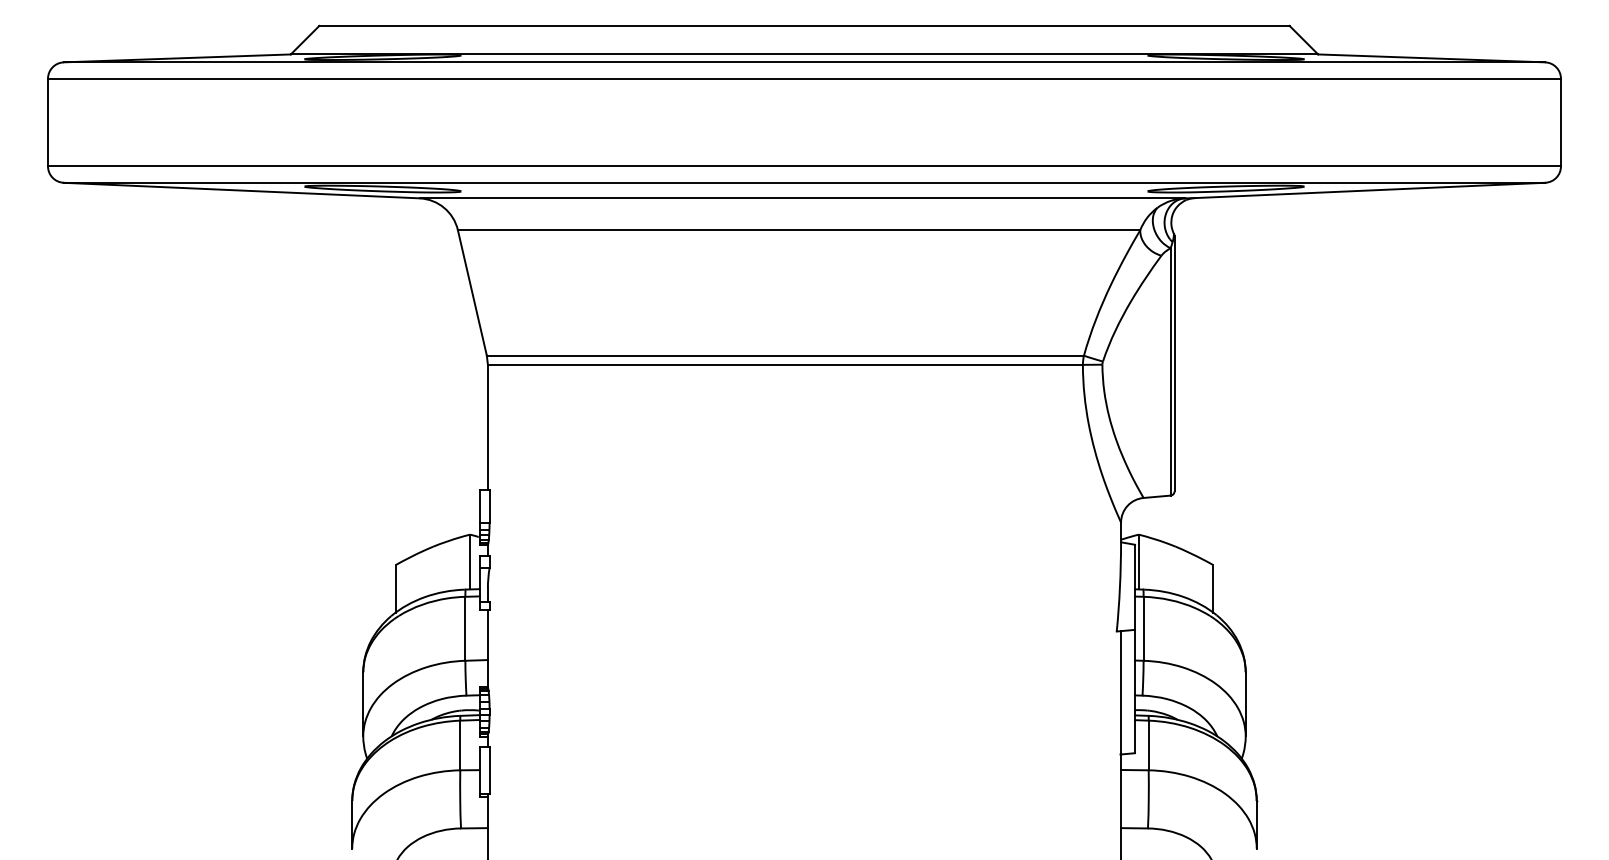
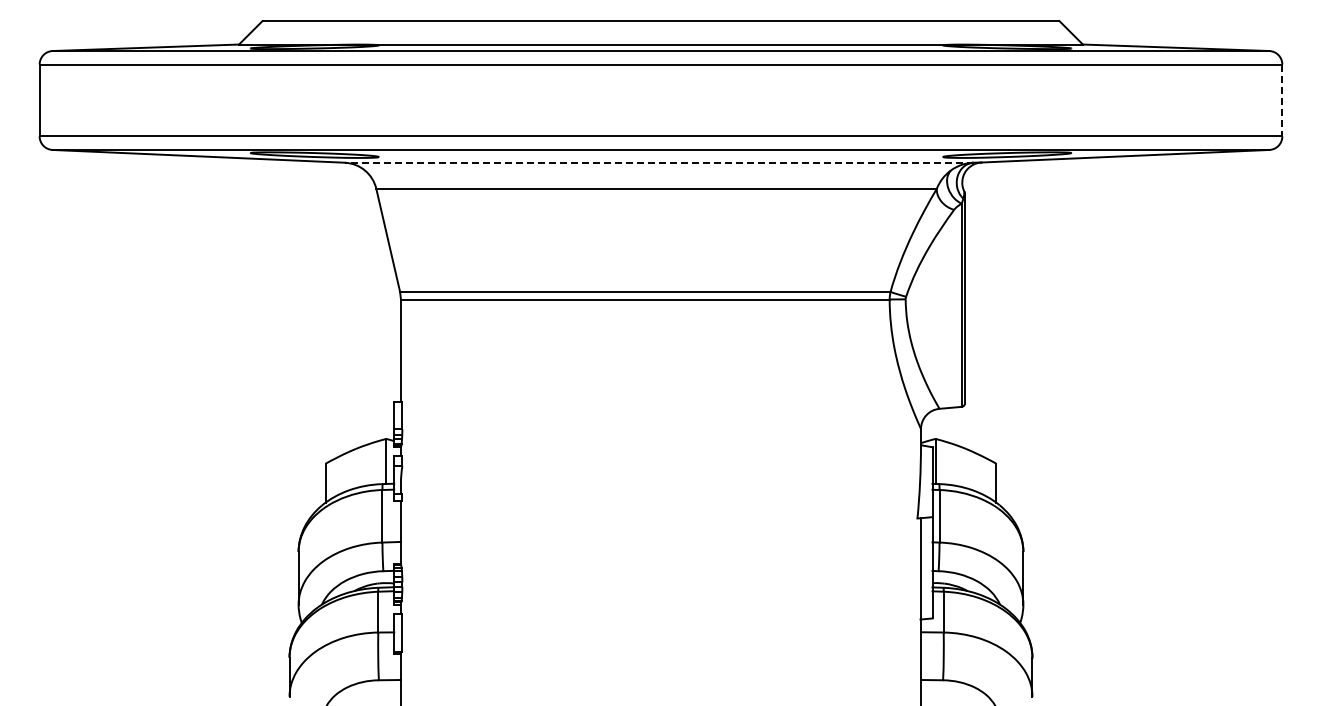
line: (1561, 122) -> (1282, 100), solid -> dashed
line: (801, 198) -> (658, 162), solid -> dashed

